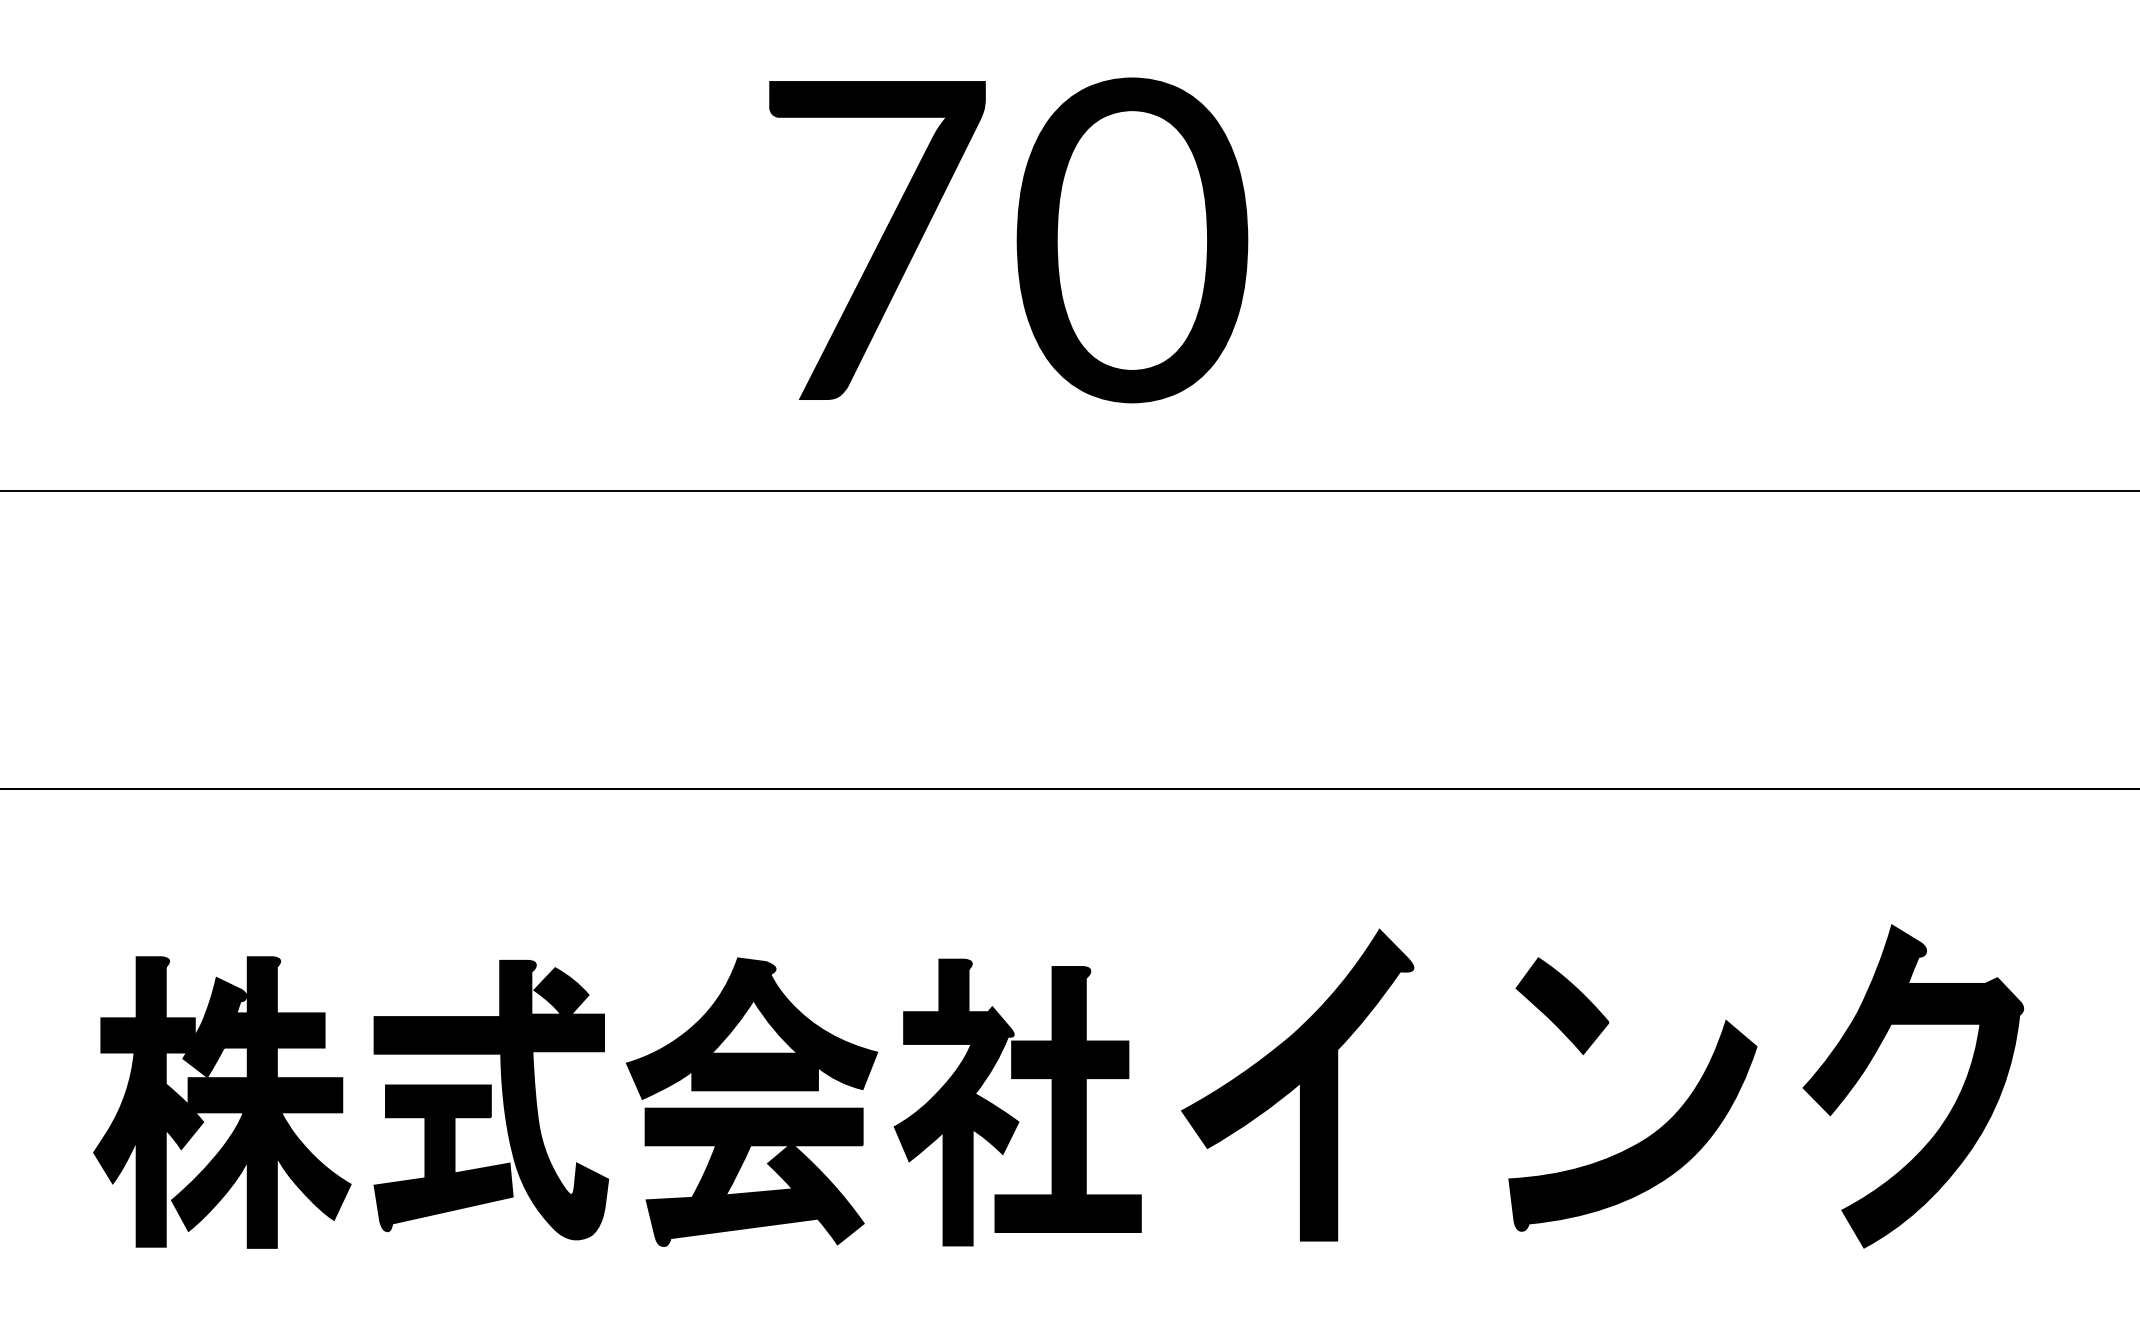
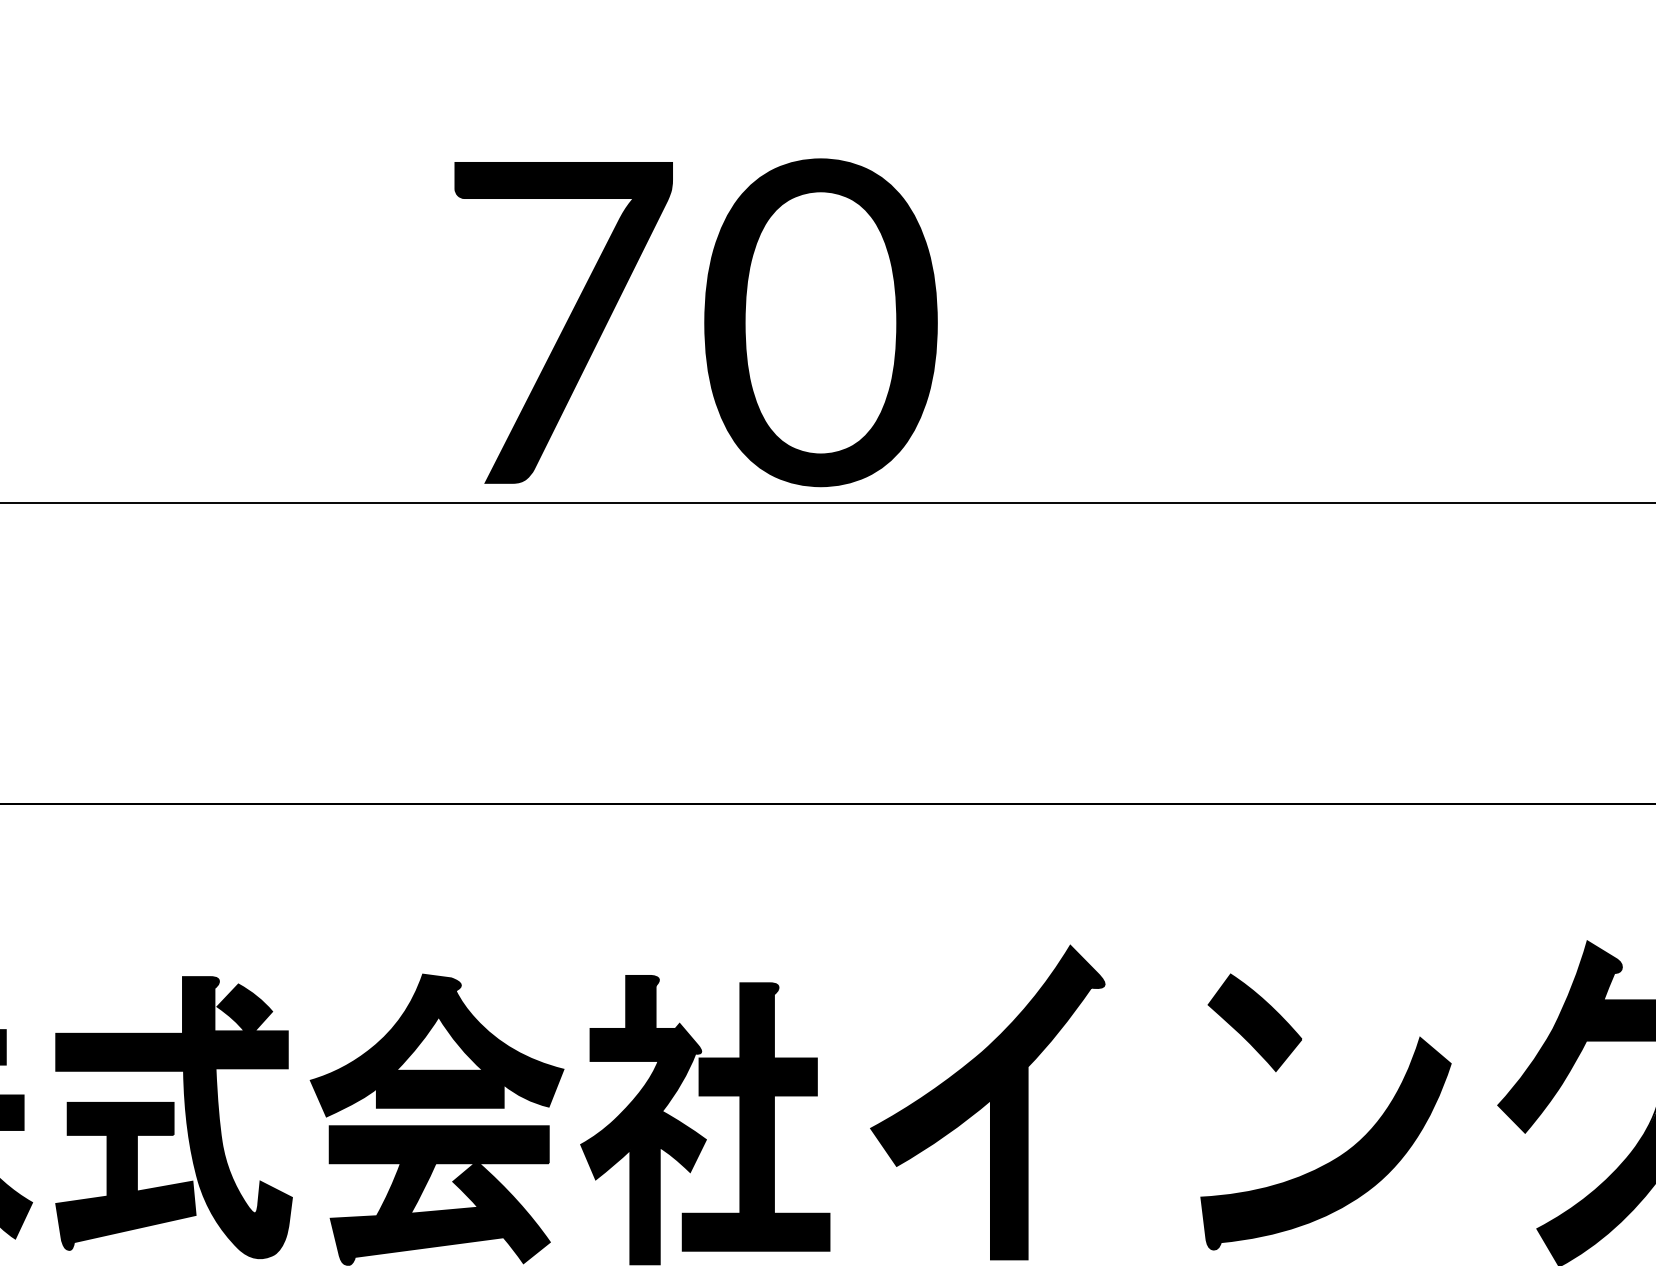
text: (1008, 240) -> (695, 322), moved

